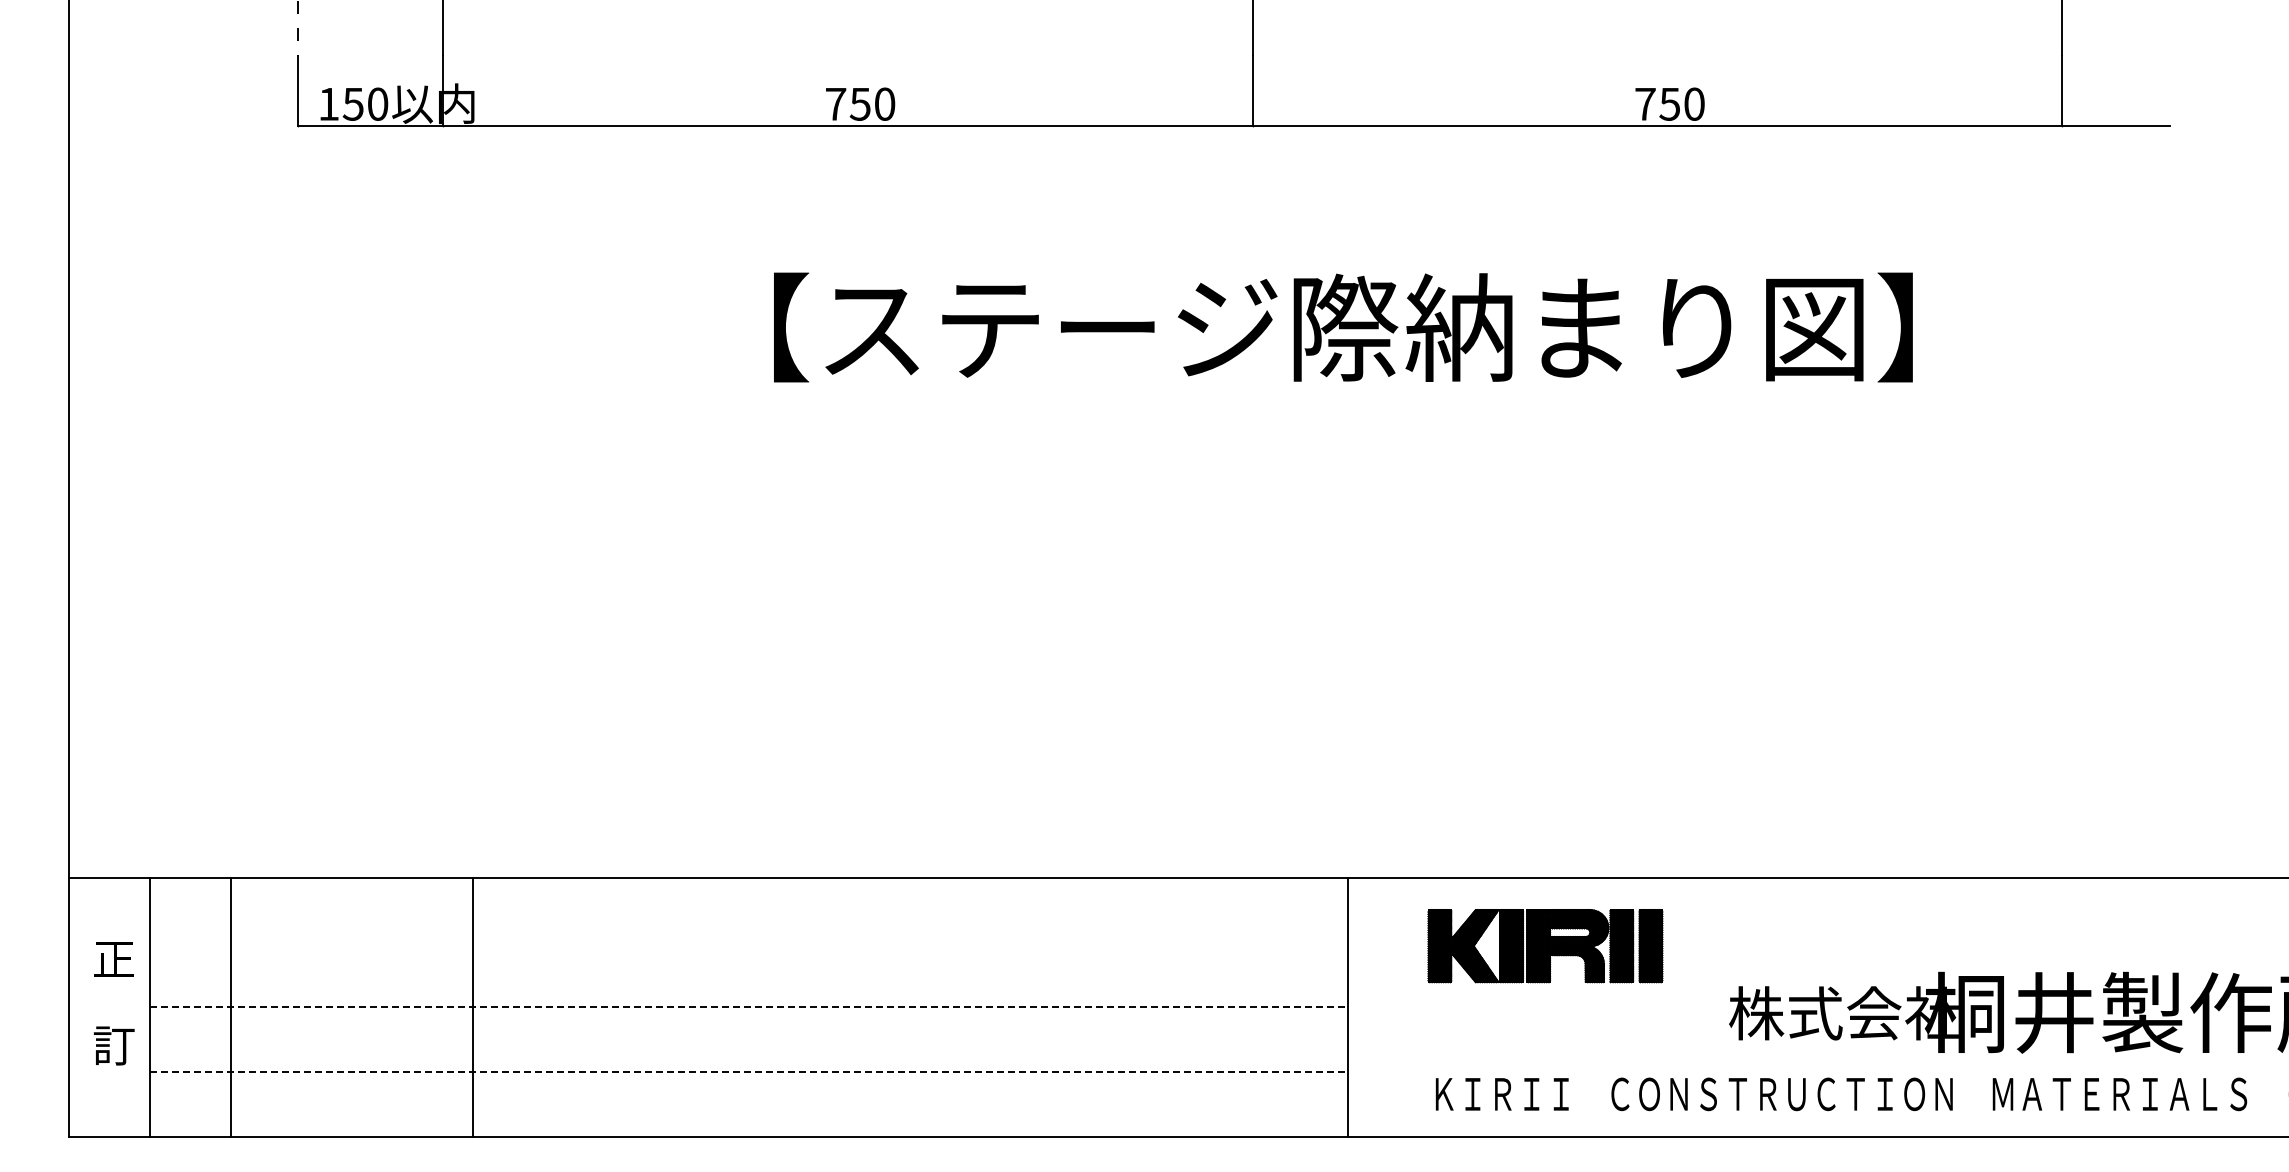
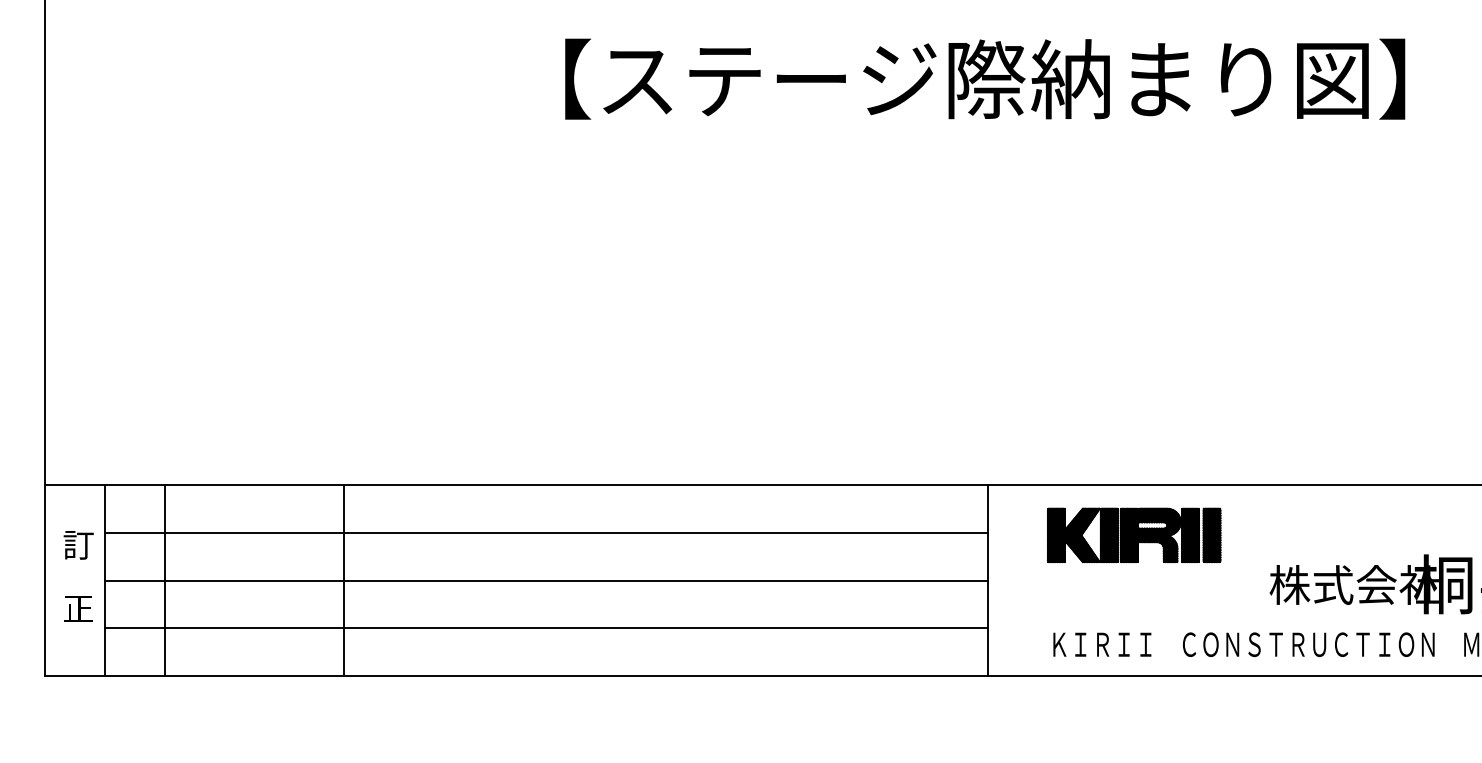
line: (748, 942) -> (546, 532), added
text: (113, 959) -> (78, 545), 正 -> 訂
line: (749, 1007) -> (547, 580), dashed -> solid
text: (113, 1045) -> (78, 608), 訂 -> 正
line: (749, 1072) -> (547, 628), dashed -> solid

